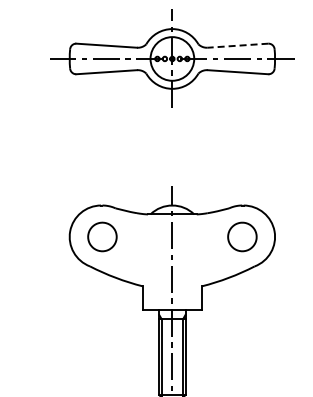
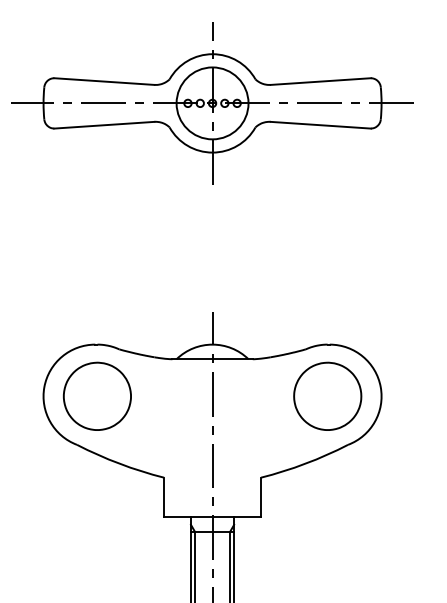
line: (237, 45) -> (319, 81), dashed -> solid
part: (102, 236) -> (97, 395), size x1.43
part: (242, 236) -> (327, 395), size x1.43

